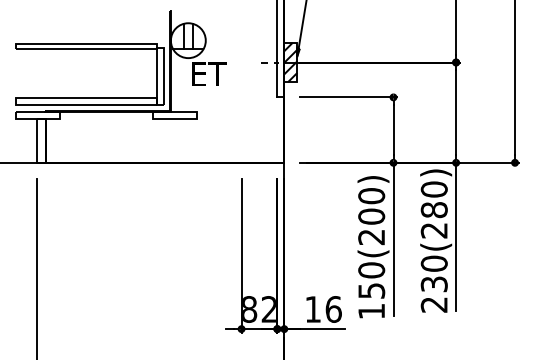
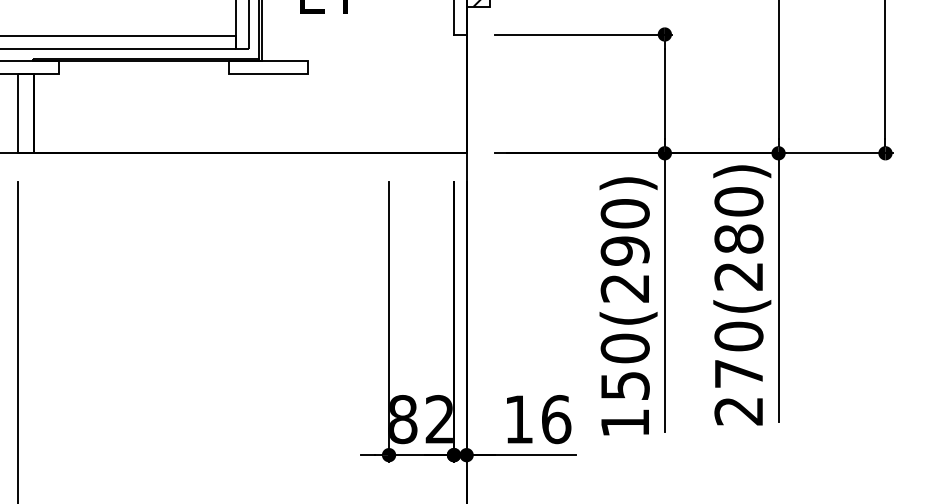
text: (371, 216) -> (624, 250), 150(200) -> 150(290)
text: (433, 284) -> (737, 374), 230(280) -> 270(280)

